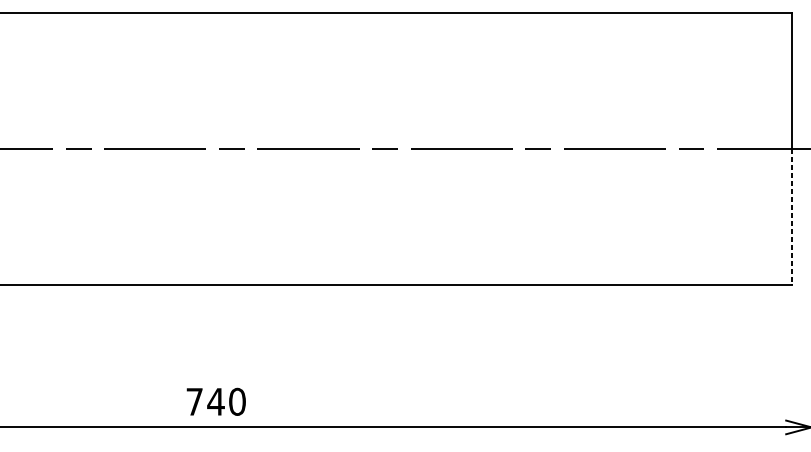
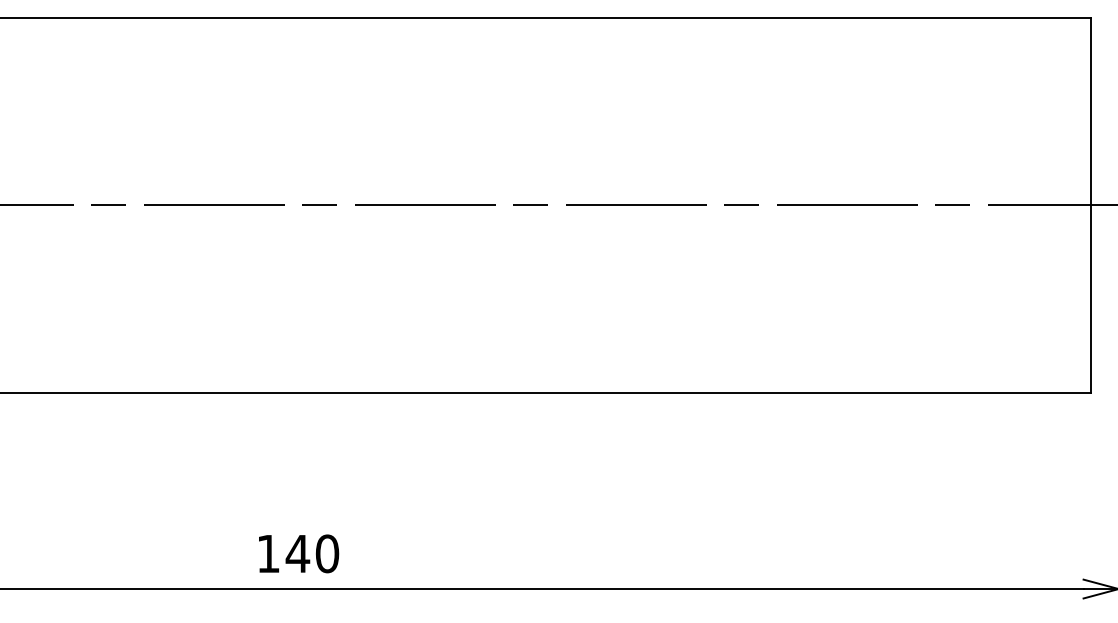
line: (791, 216) -> (1091, 298), dashed -> solid
text: (194, 401) -> (268, 553), 740 -> 140

